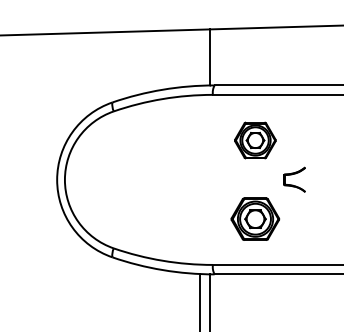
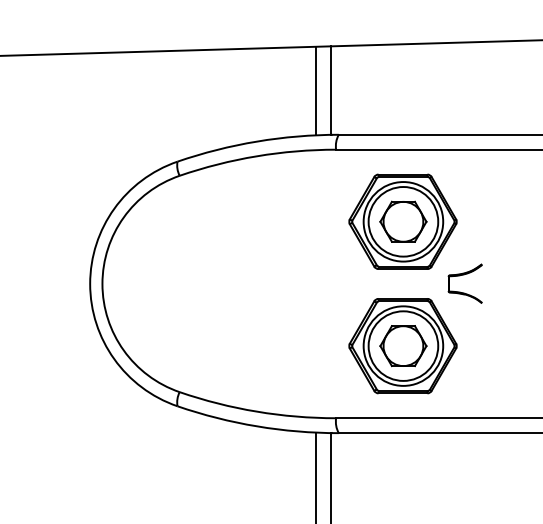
line: (200, 57) -> (316, 90), added
part: (255, 140) -> (403, 221), size x1.67
part: (255, 218) -> (403, 344), size x1.43

